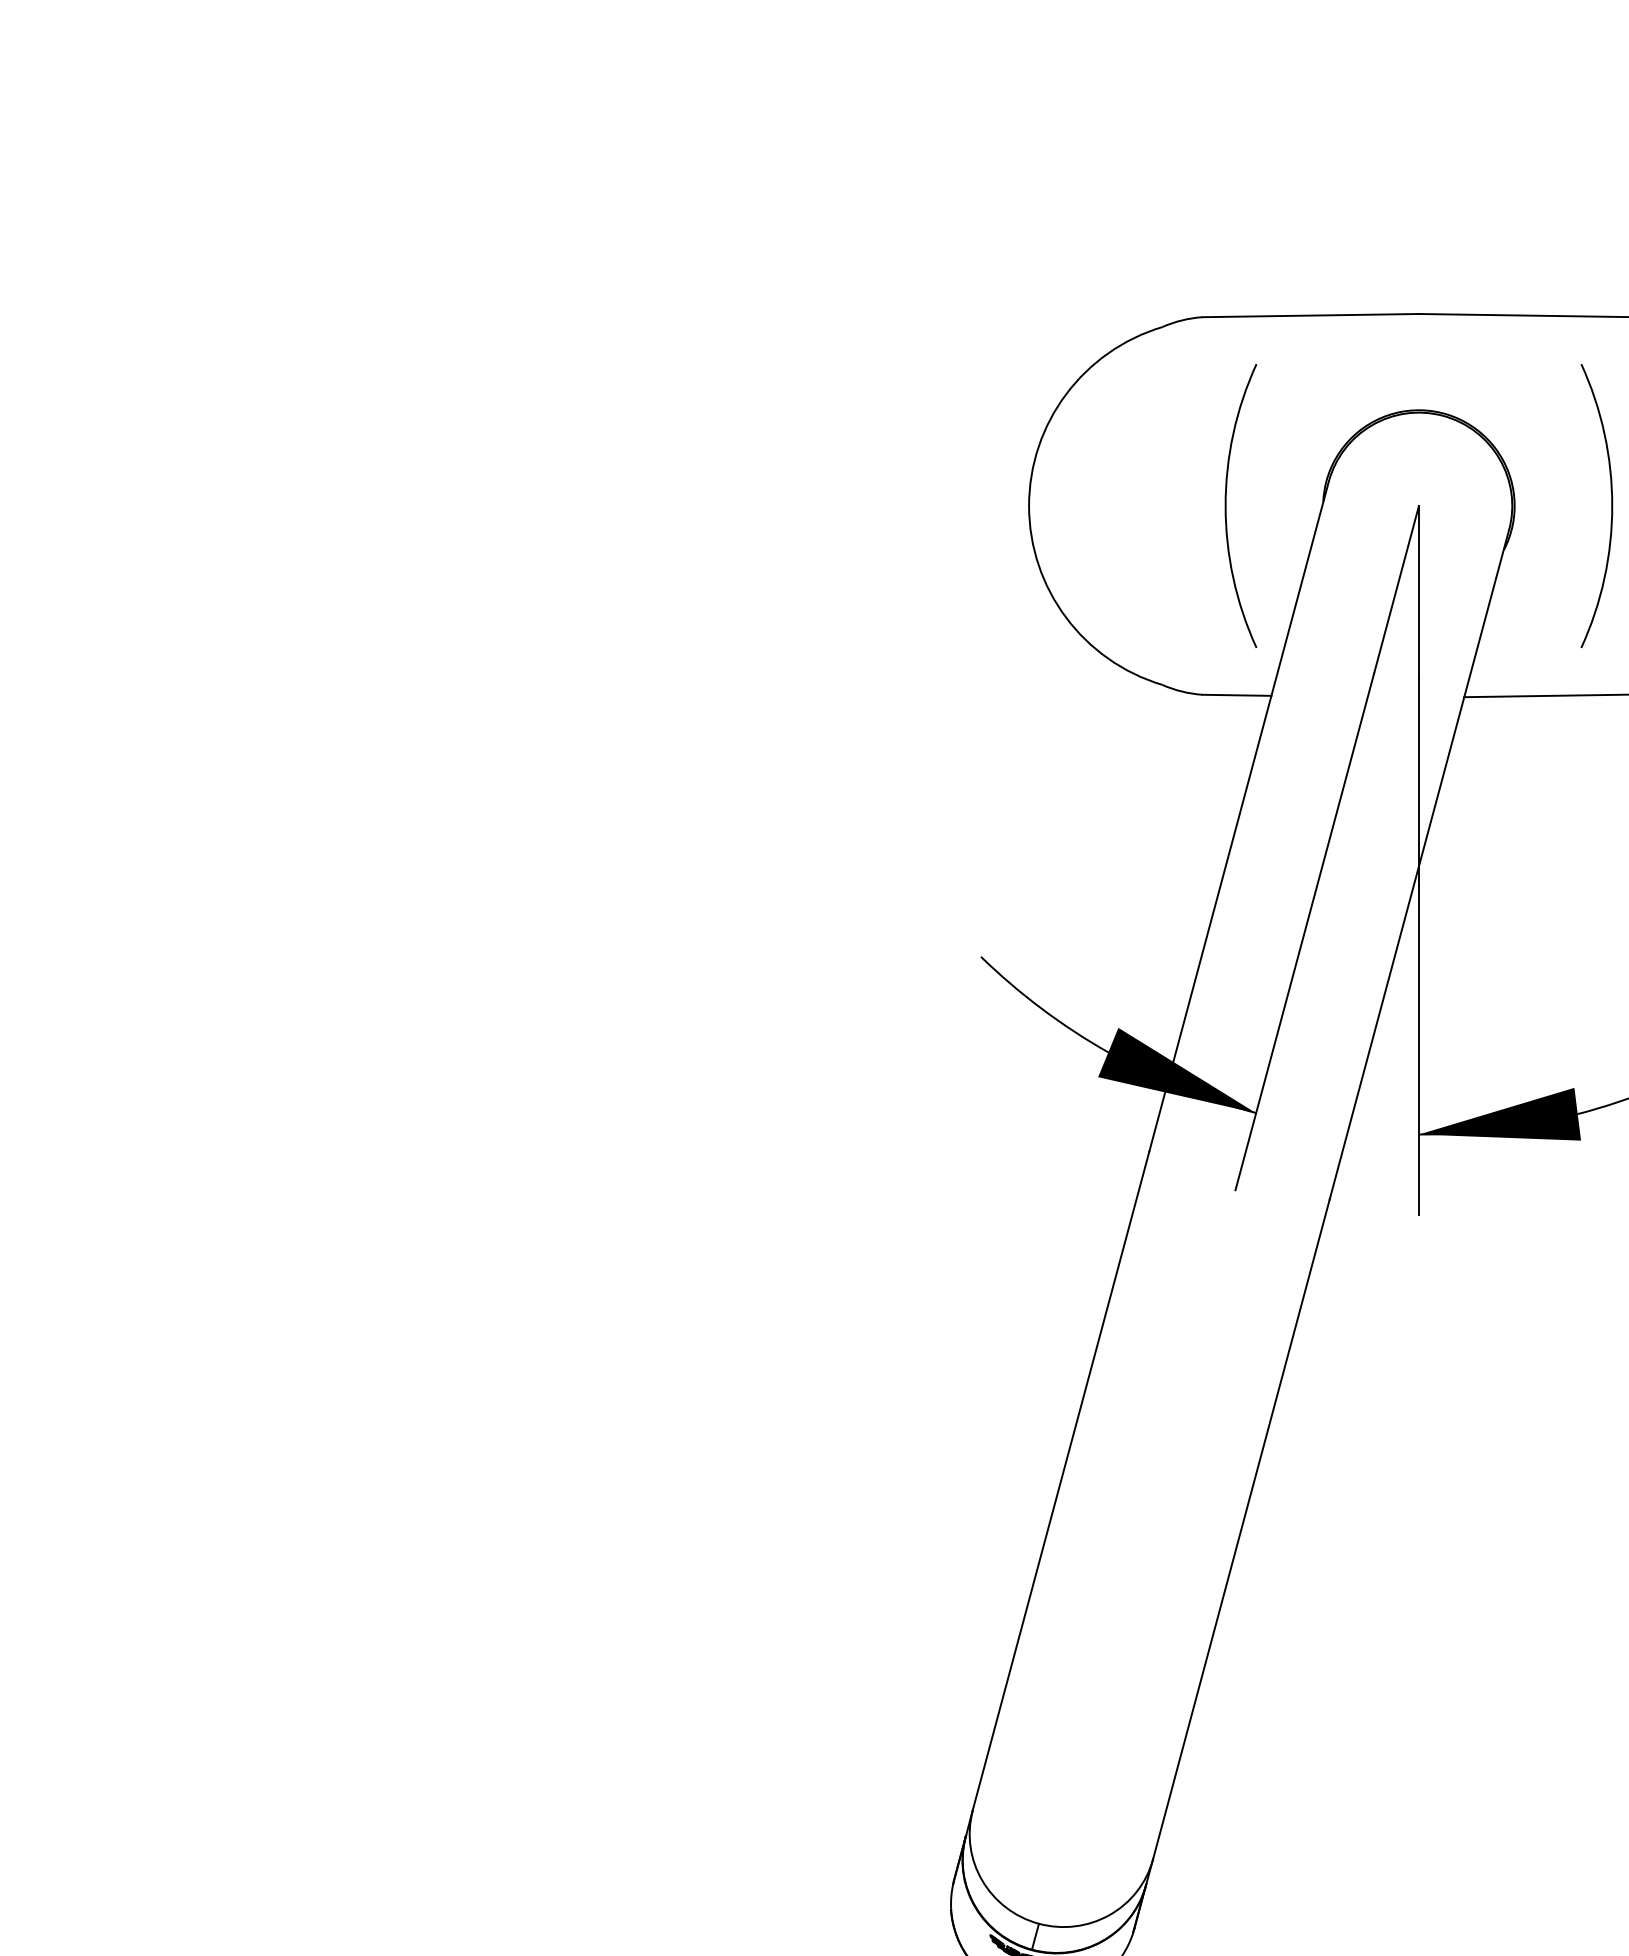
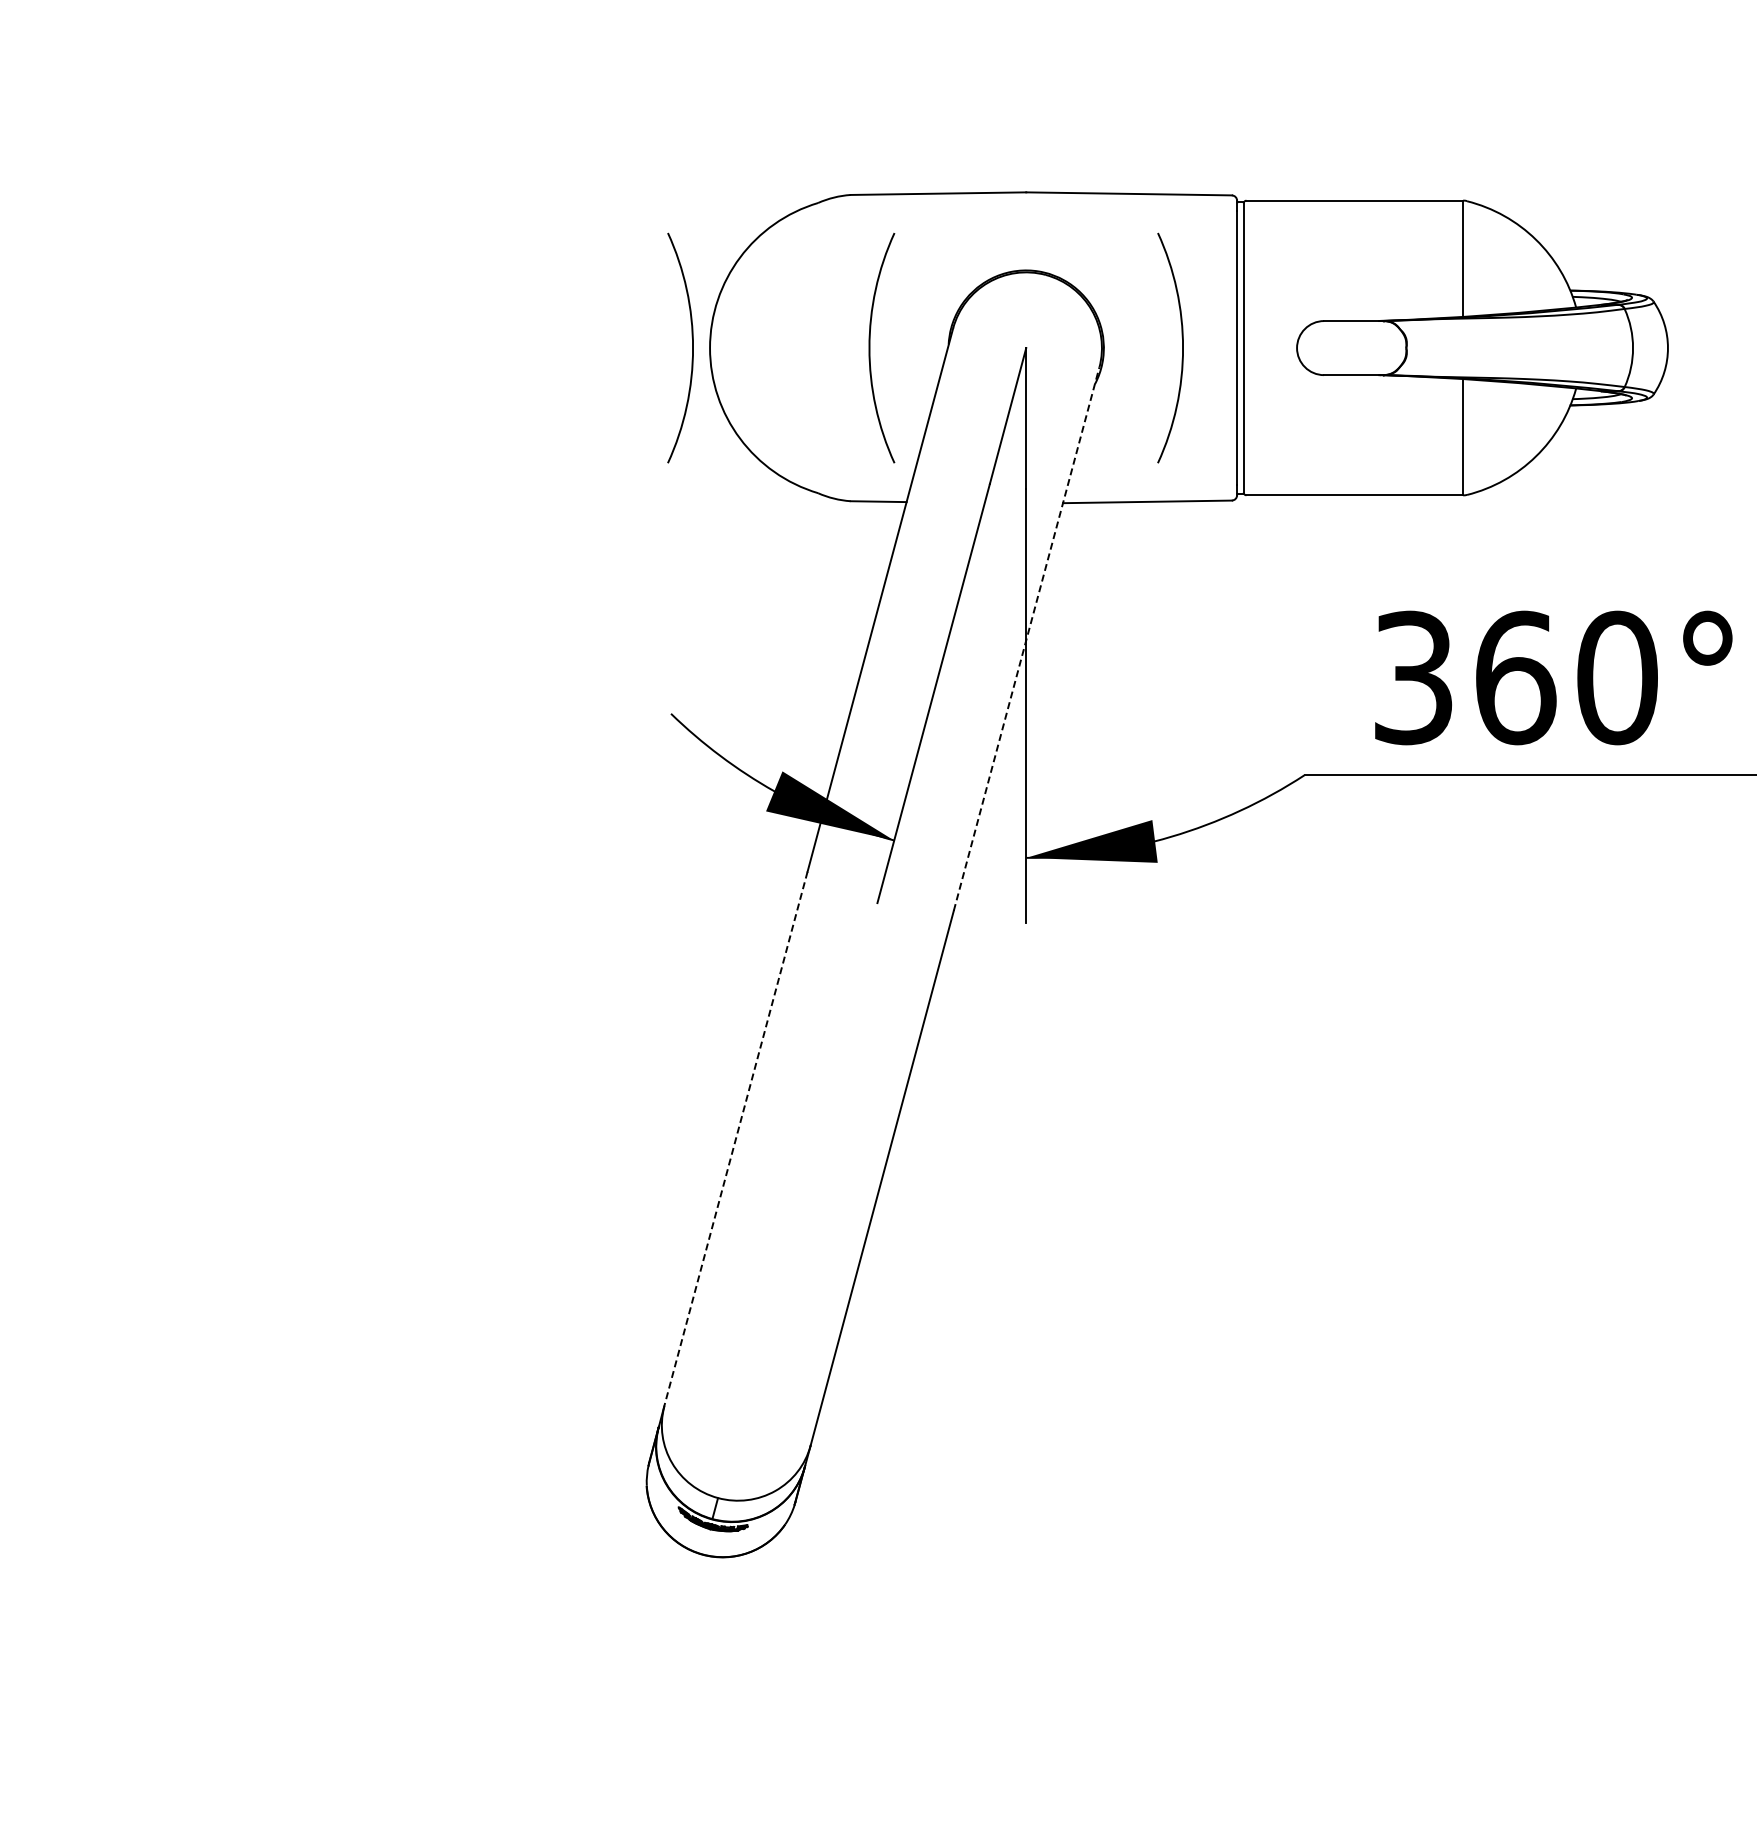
arc: (1007, 505) -> (692, 347), added
line: (1419, 864) -> (1026, 638), solid -> dashed
line: (1060, 1481) -> (735, 1139), solid -> dashed

